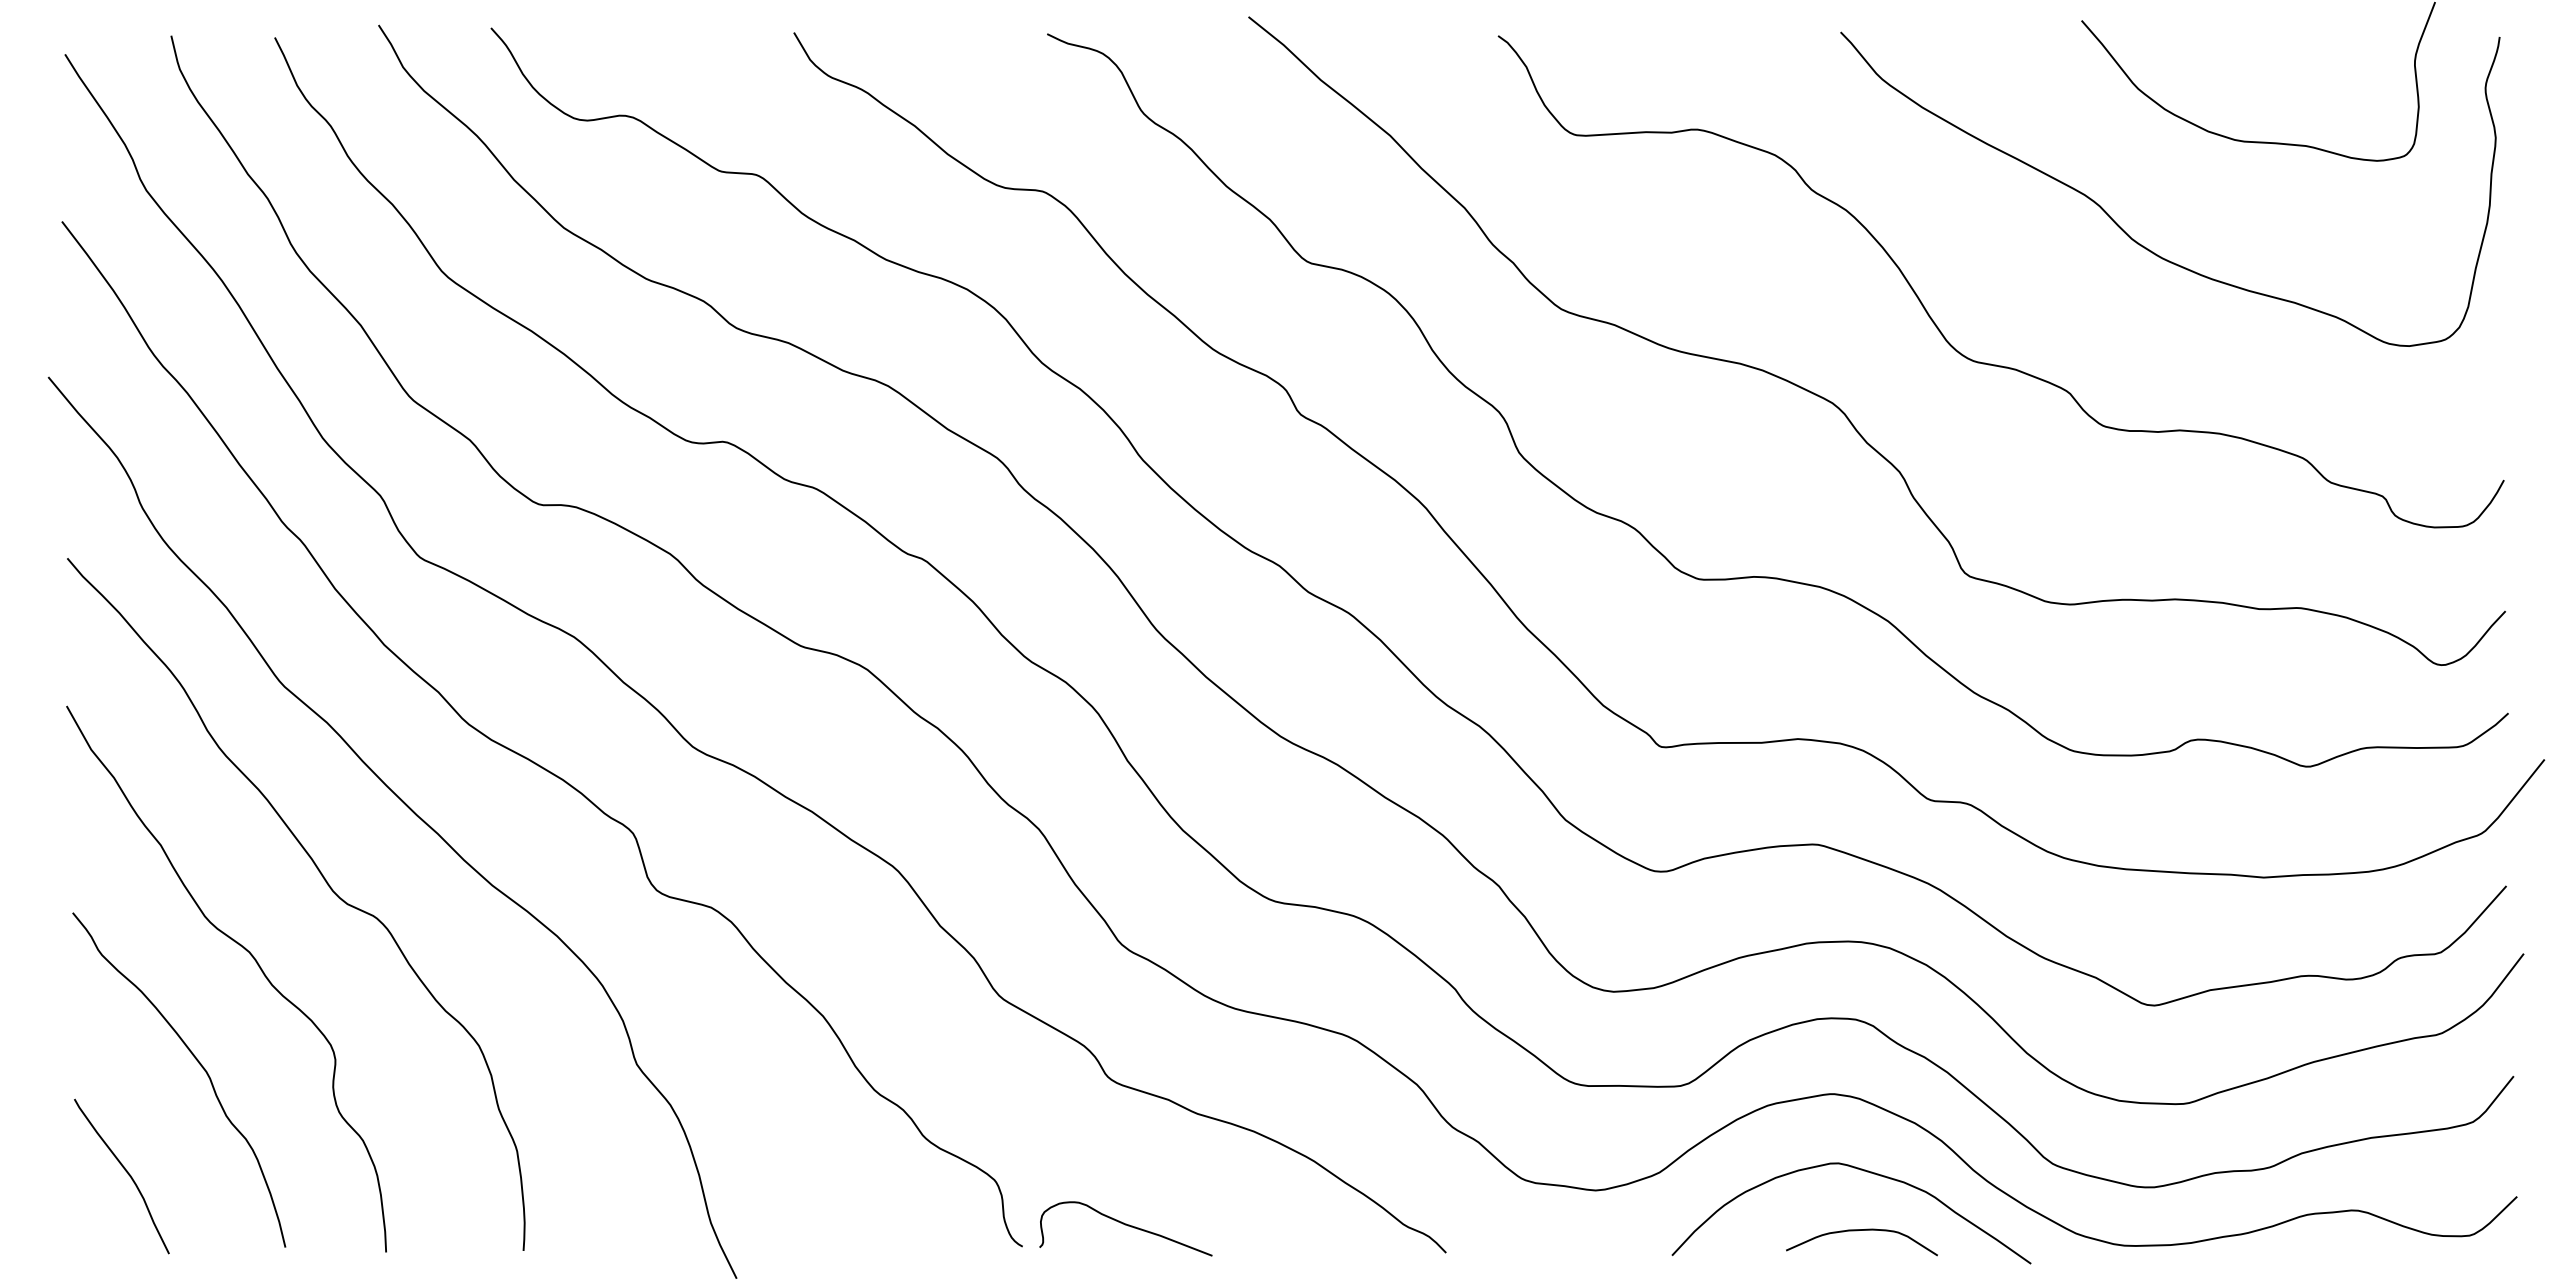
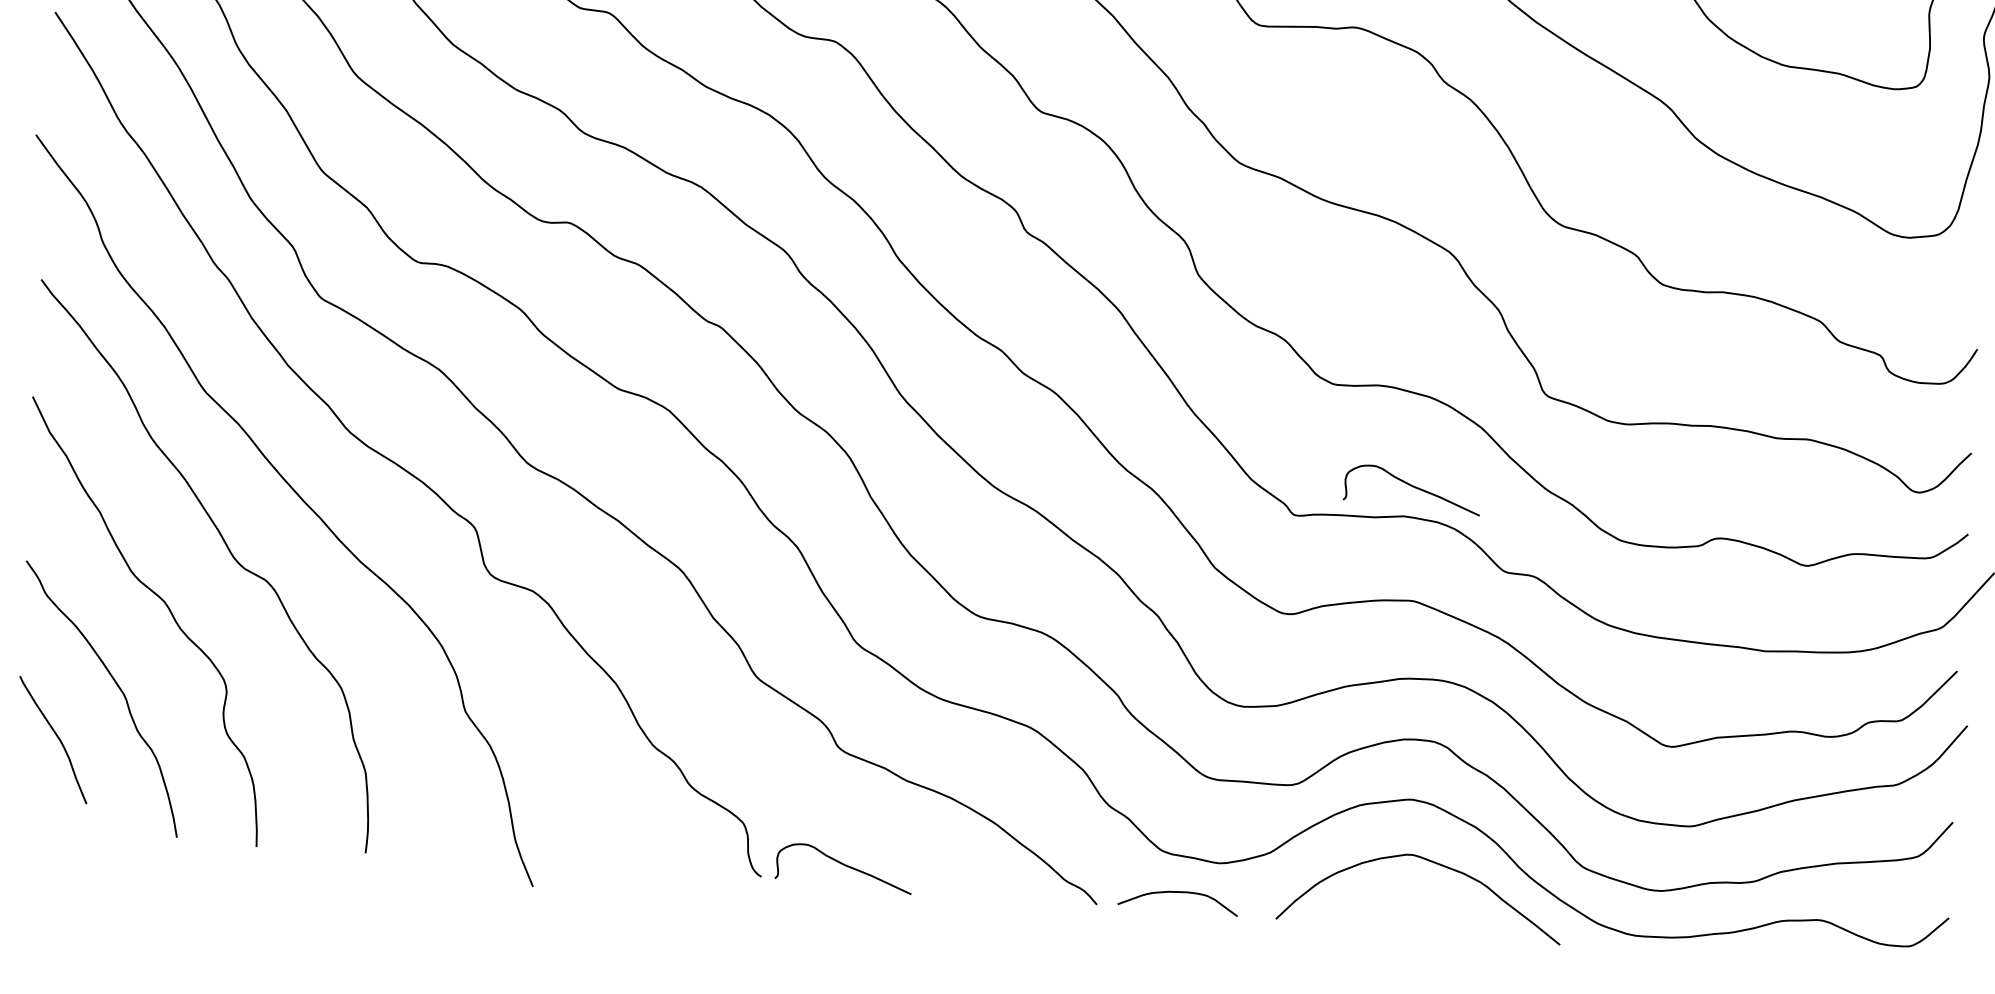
curve: (1806, 701) -> (1412, 487), added
curve: (125, 1171) -> (56, 736), moved
curve: (1857, 1231) -> (1175, 893), moved

